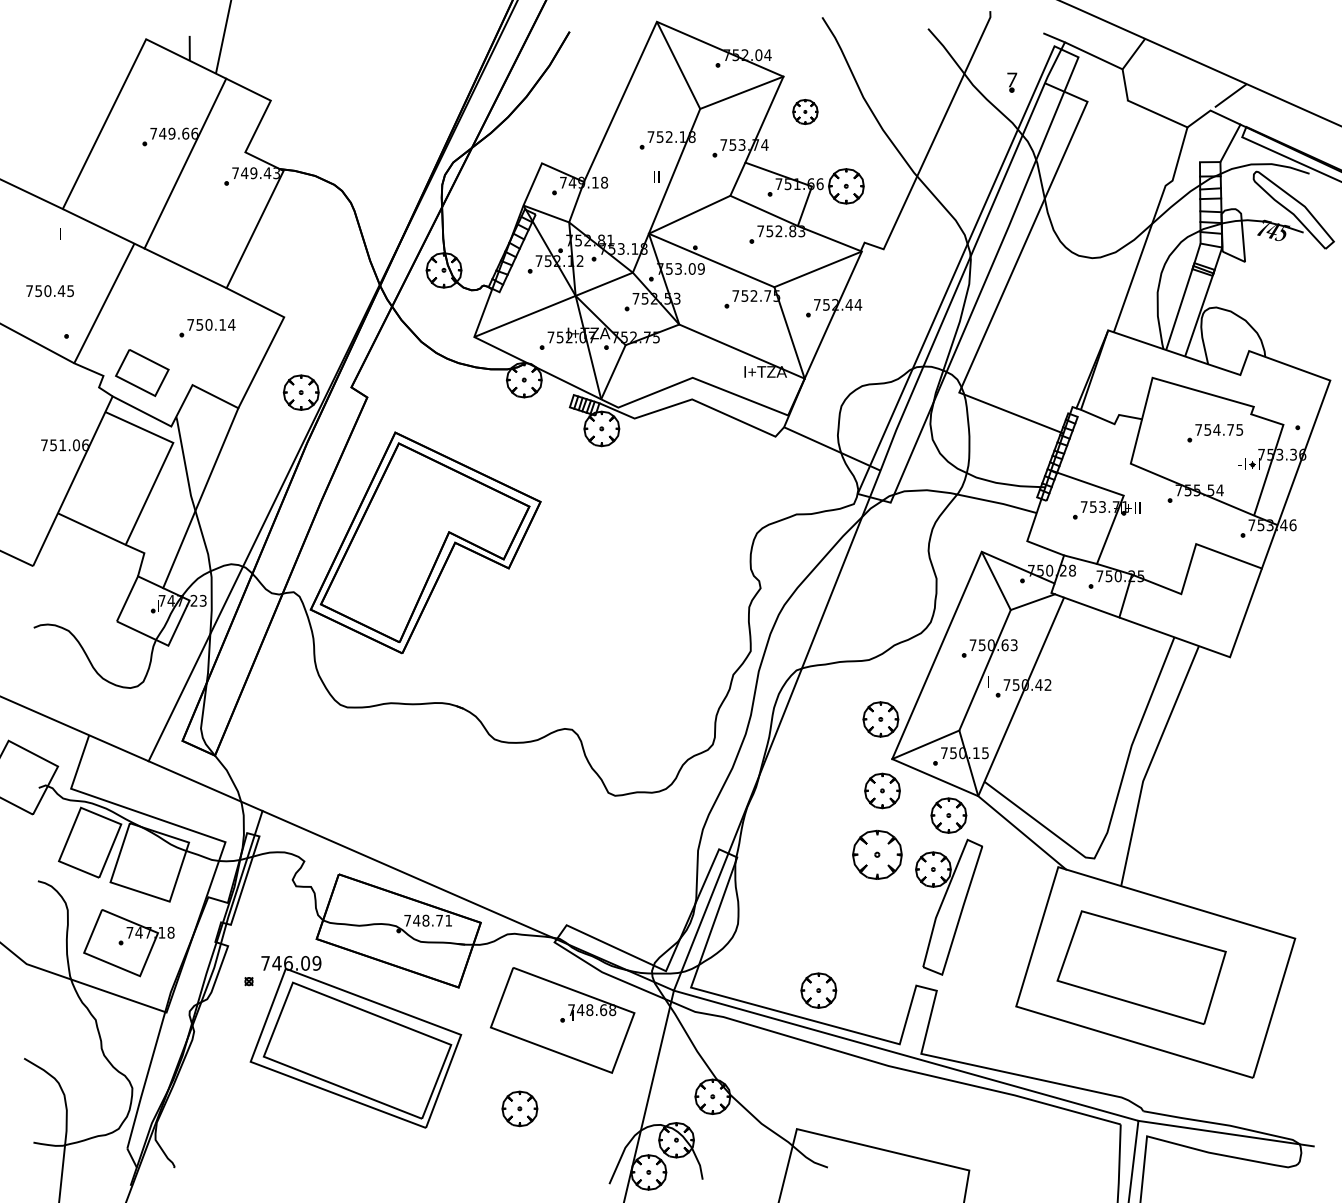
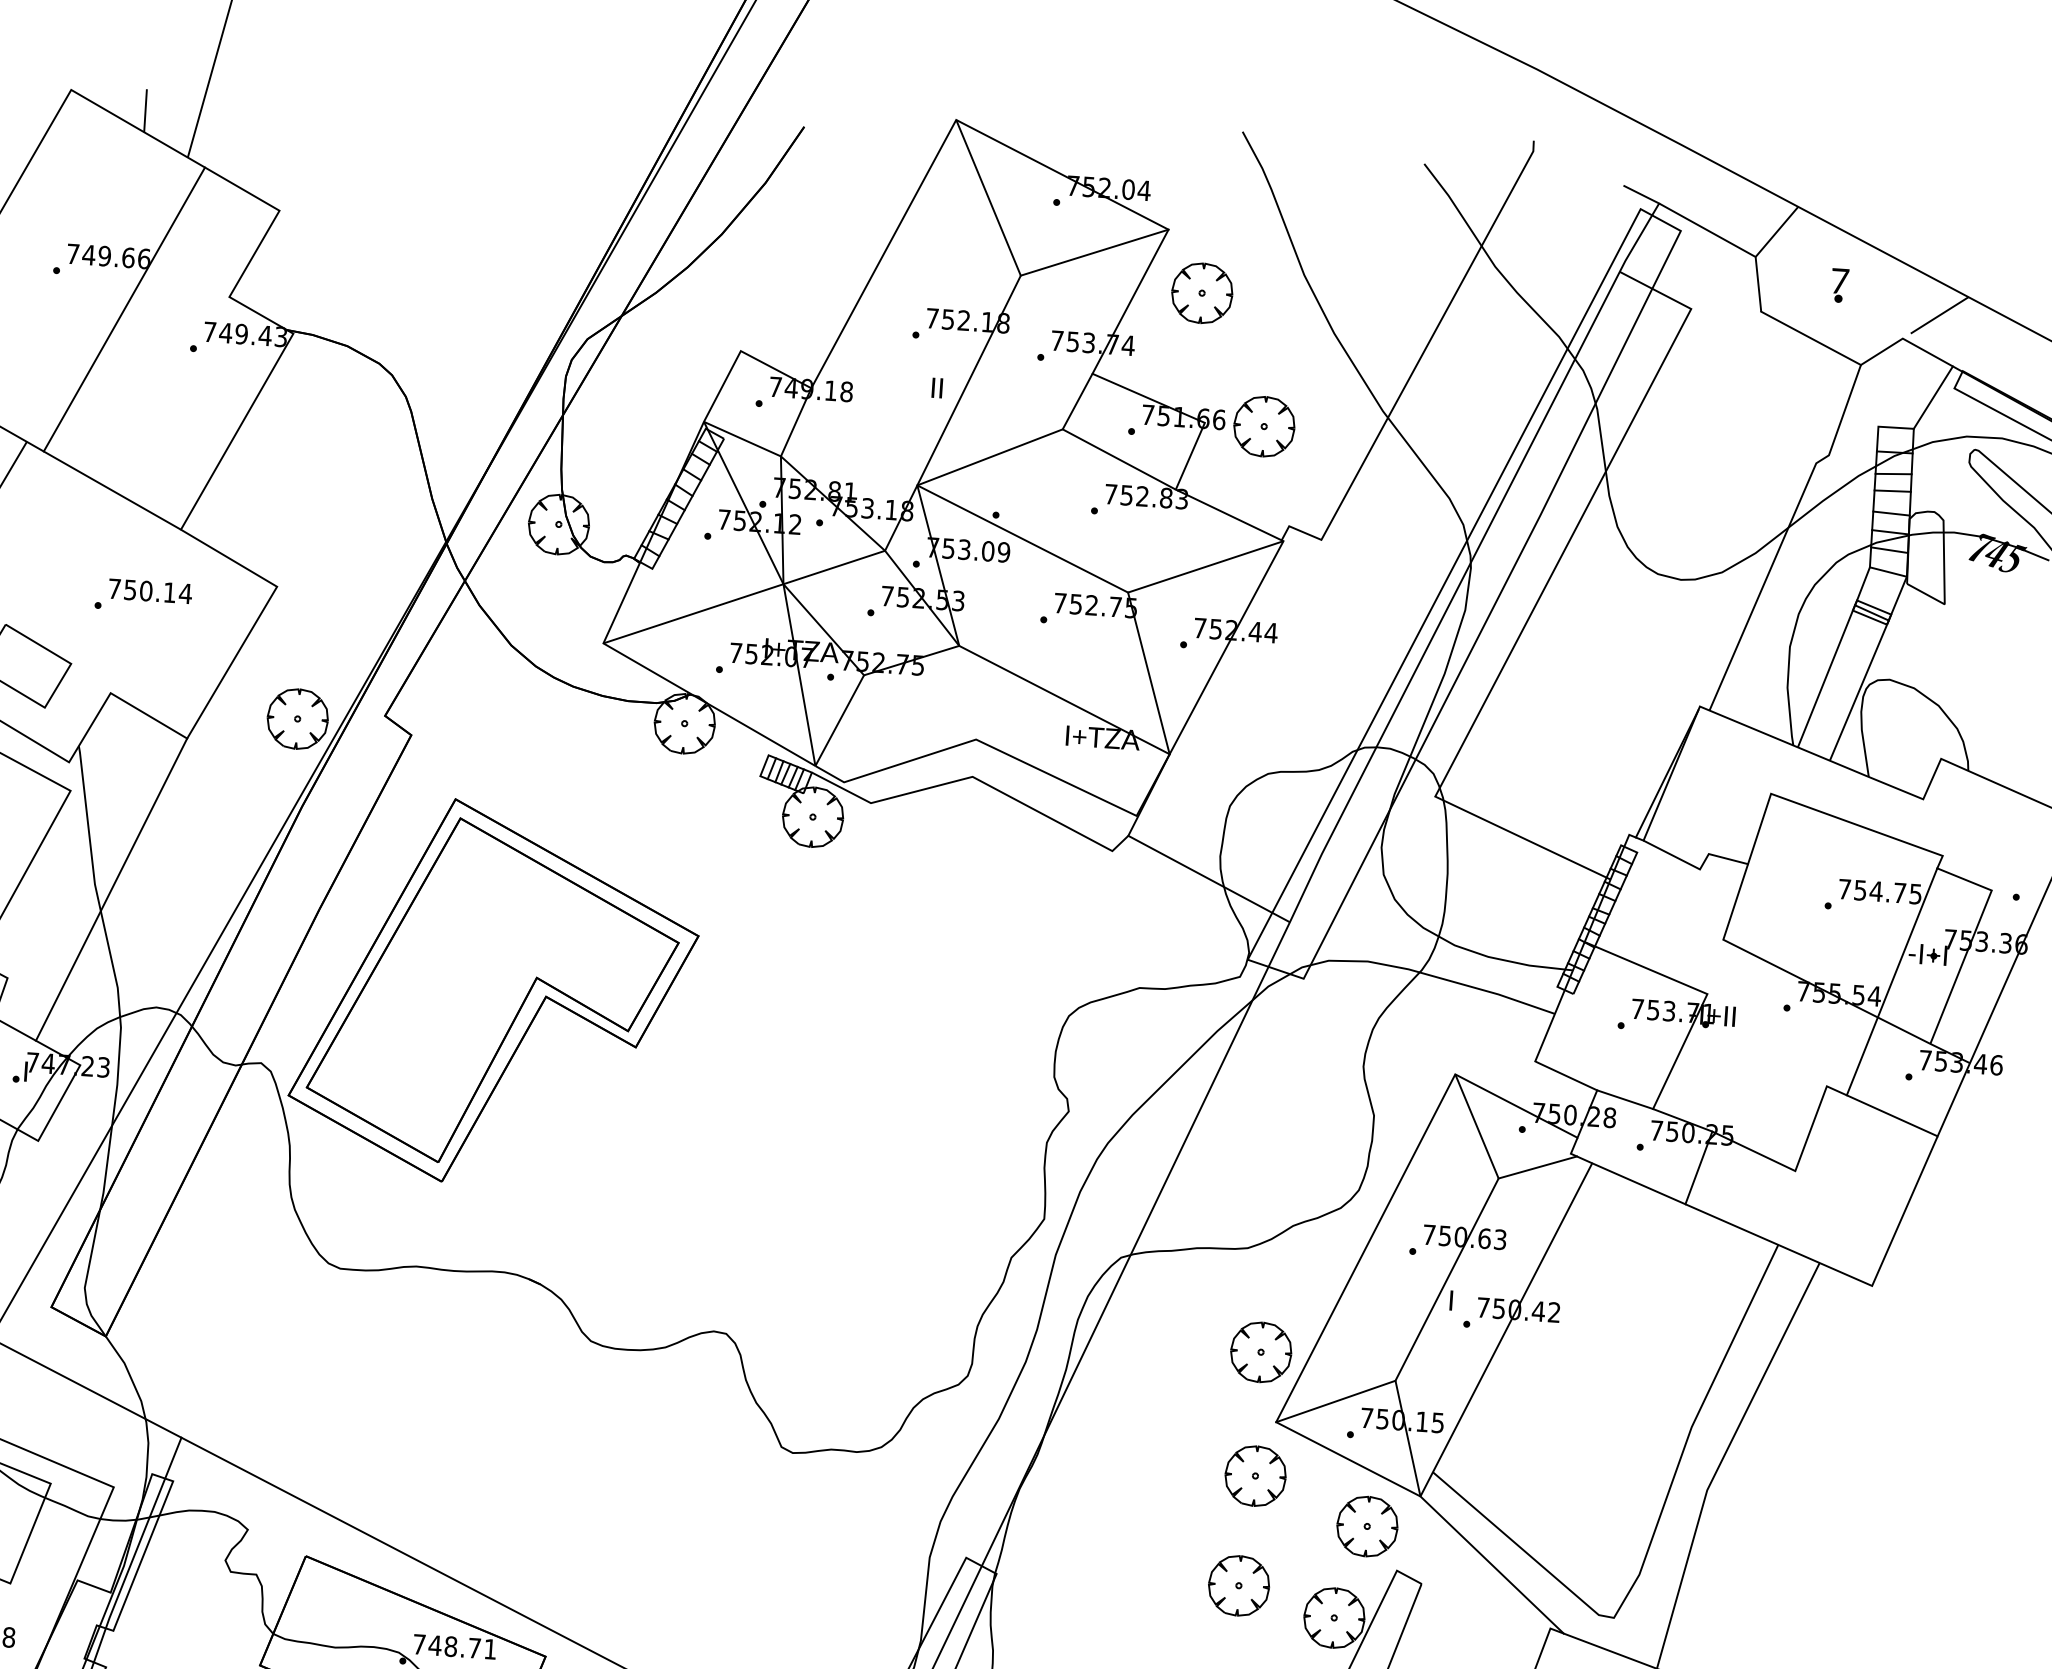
part: (1012, 82) -> (1840, 285), moved
part: (805, 111) -> (1202, 292), size x1.43
line: (1229, 481) -> (1891, 982), added
part: (876, 854) -> (1237, 1585), size x0.71

